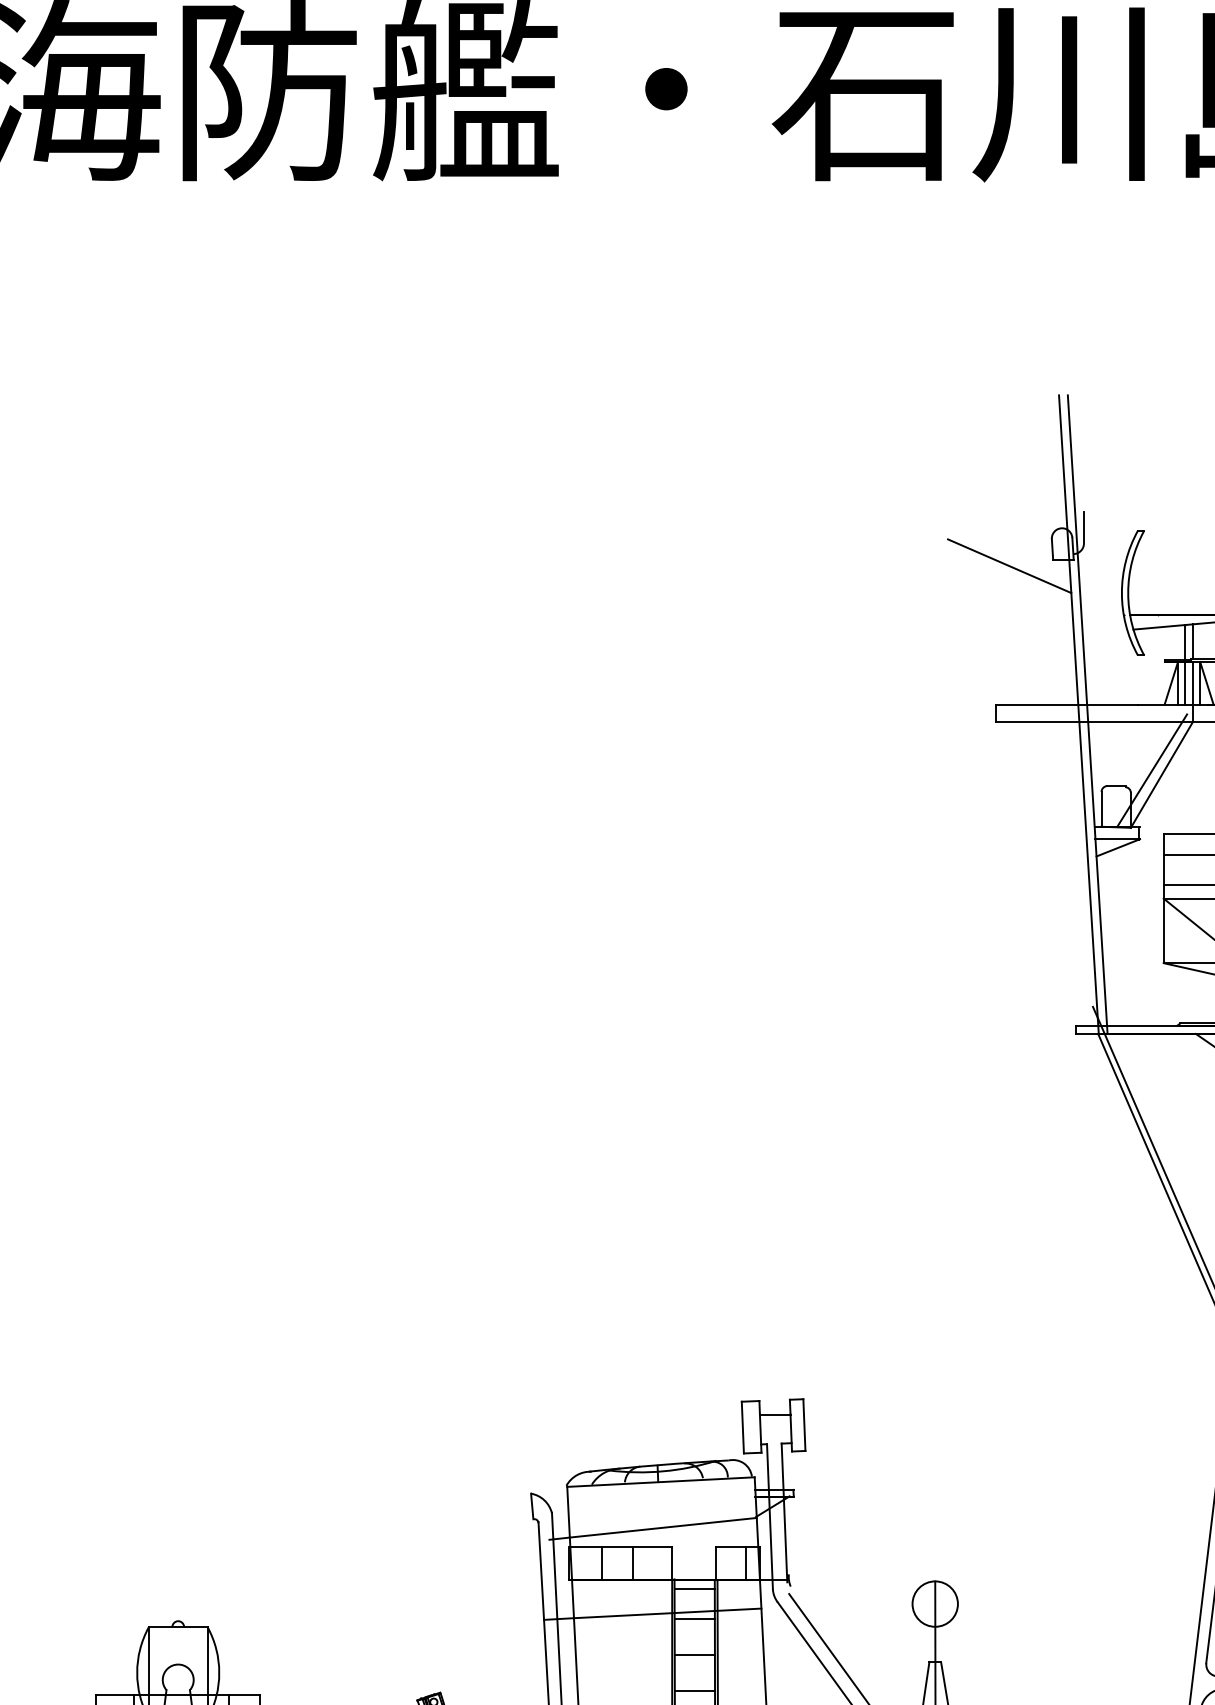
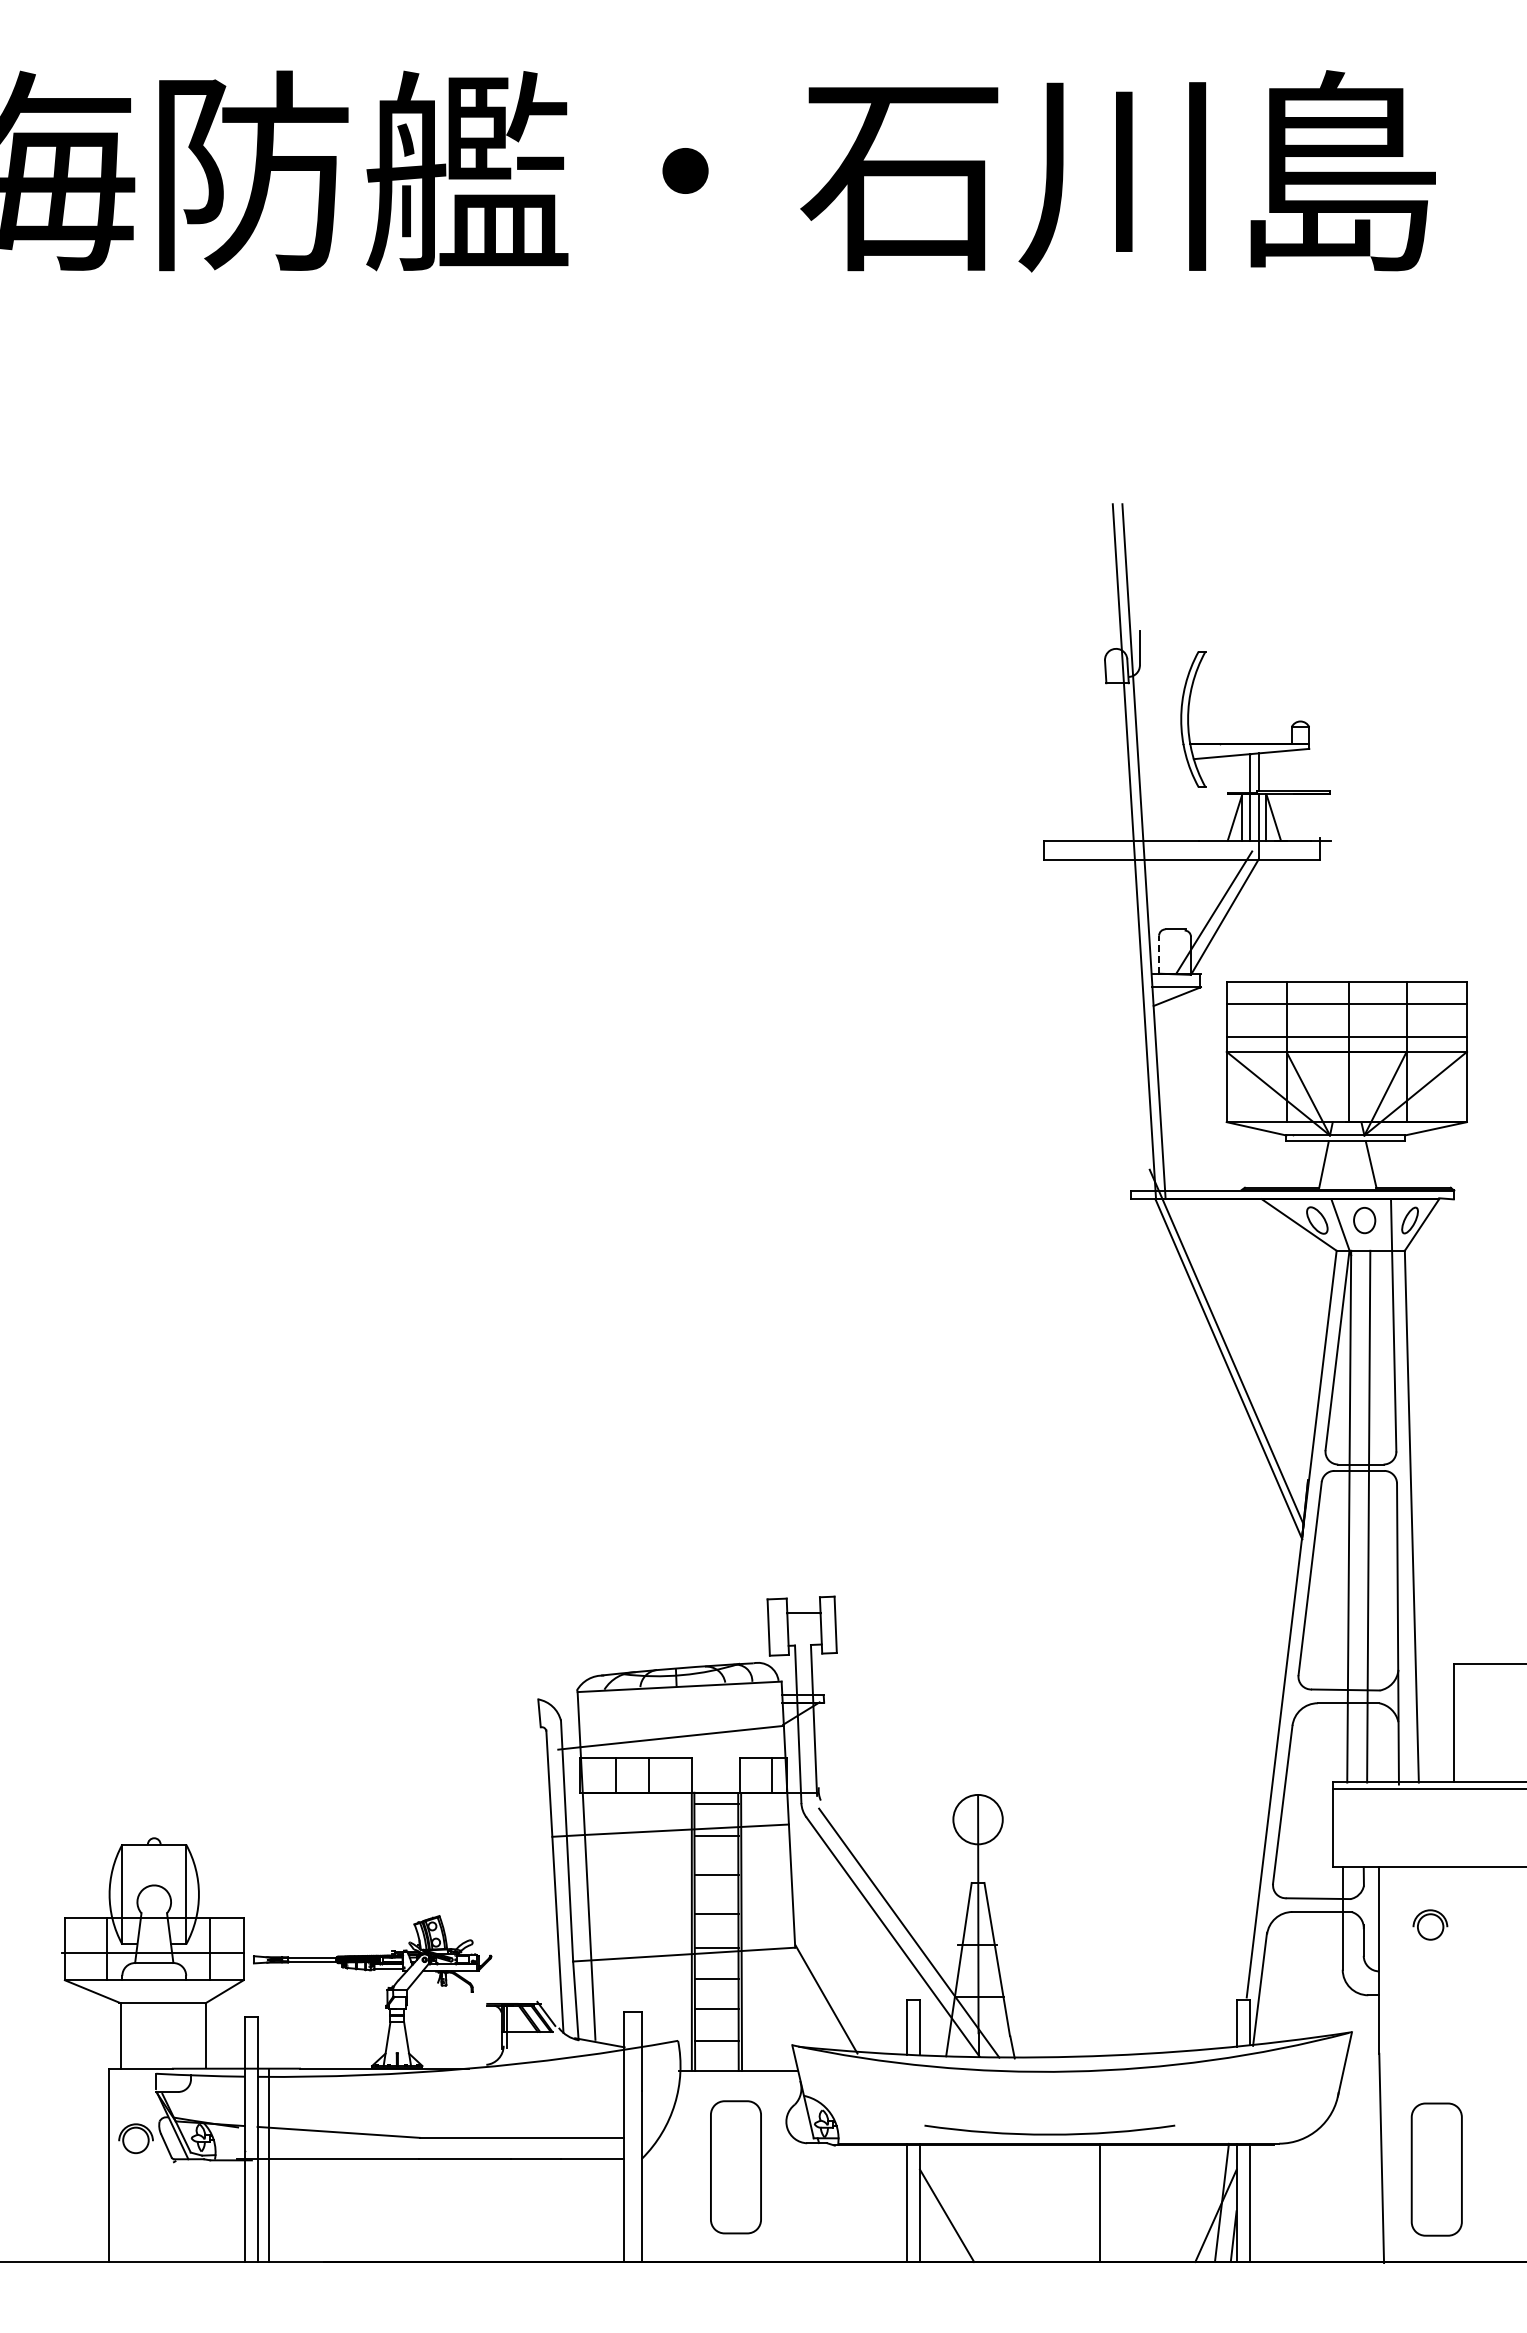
line: (1009, 565) -> (1058, 689), removed
line: (1101, 809) -> (1159, 954), solid -> dashed

